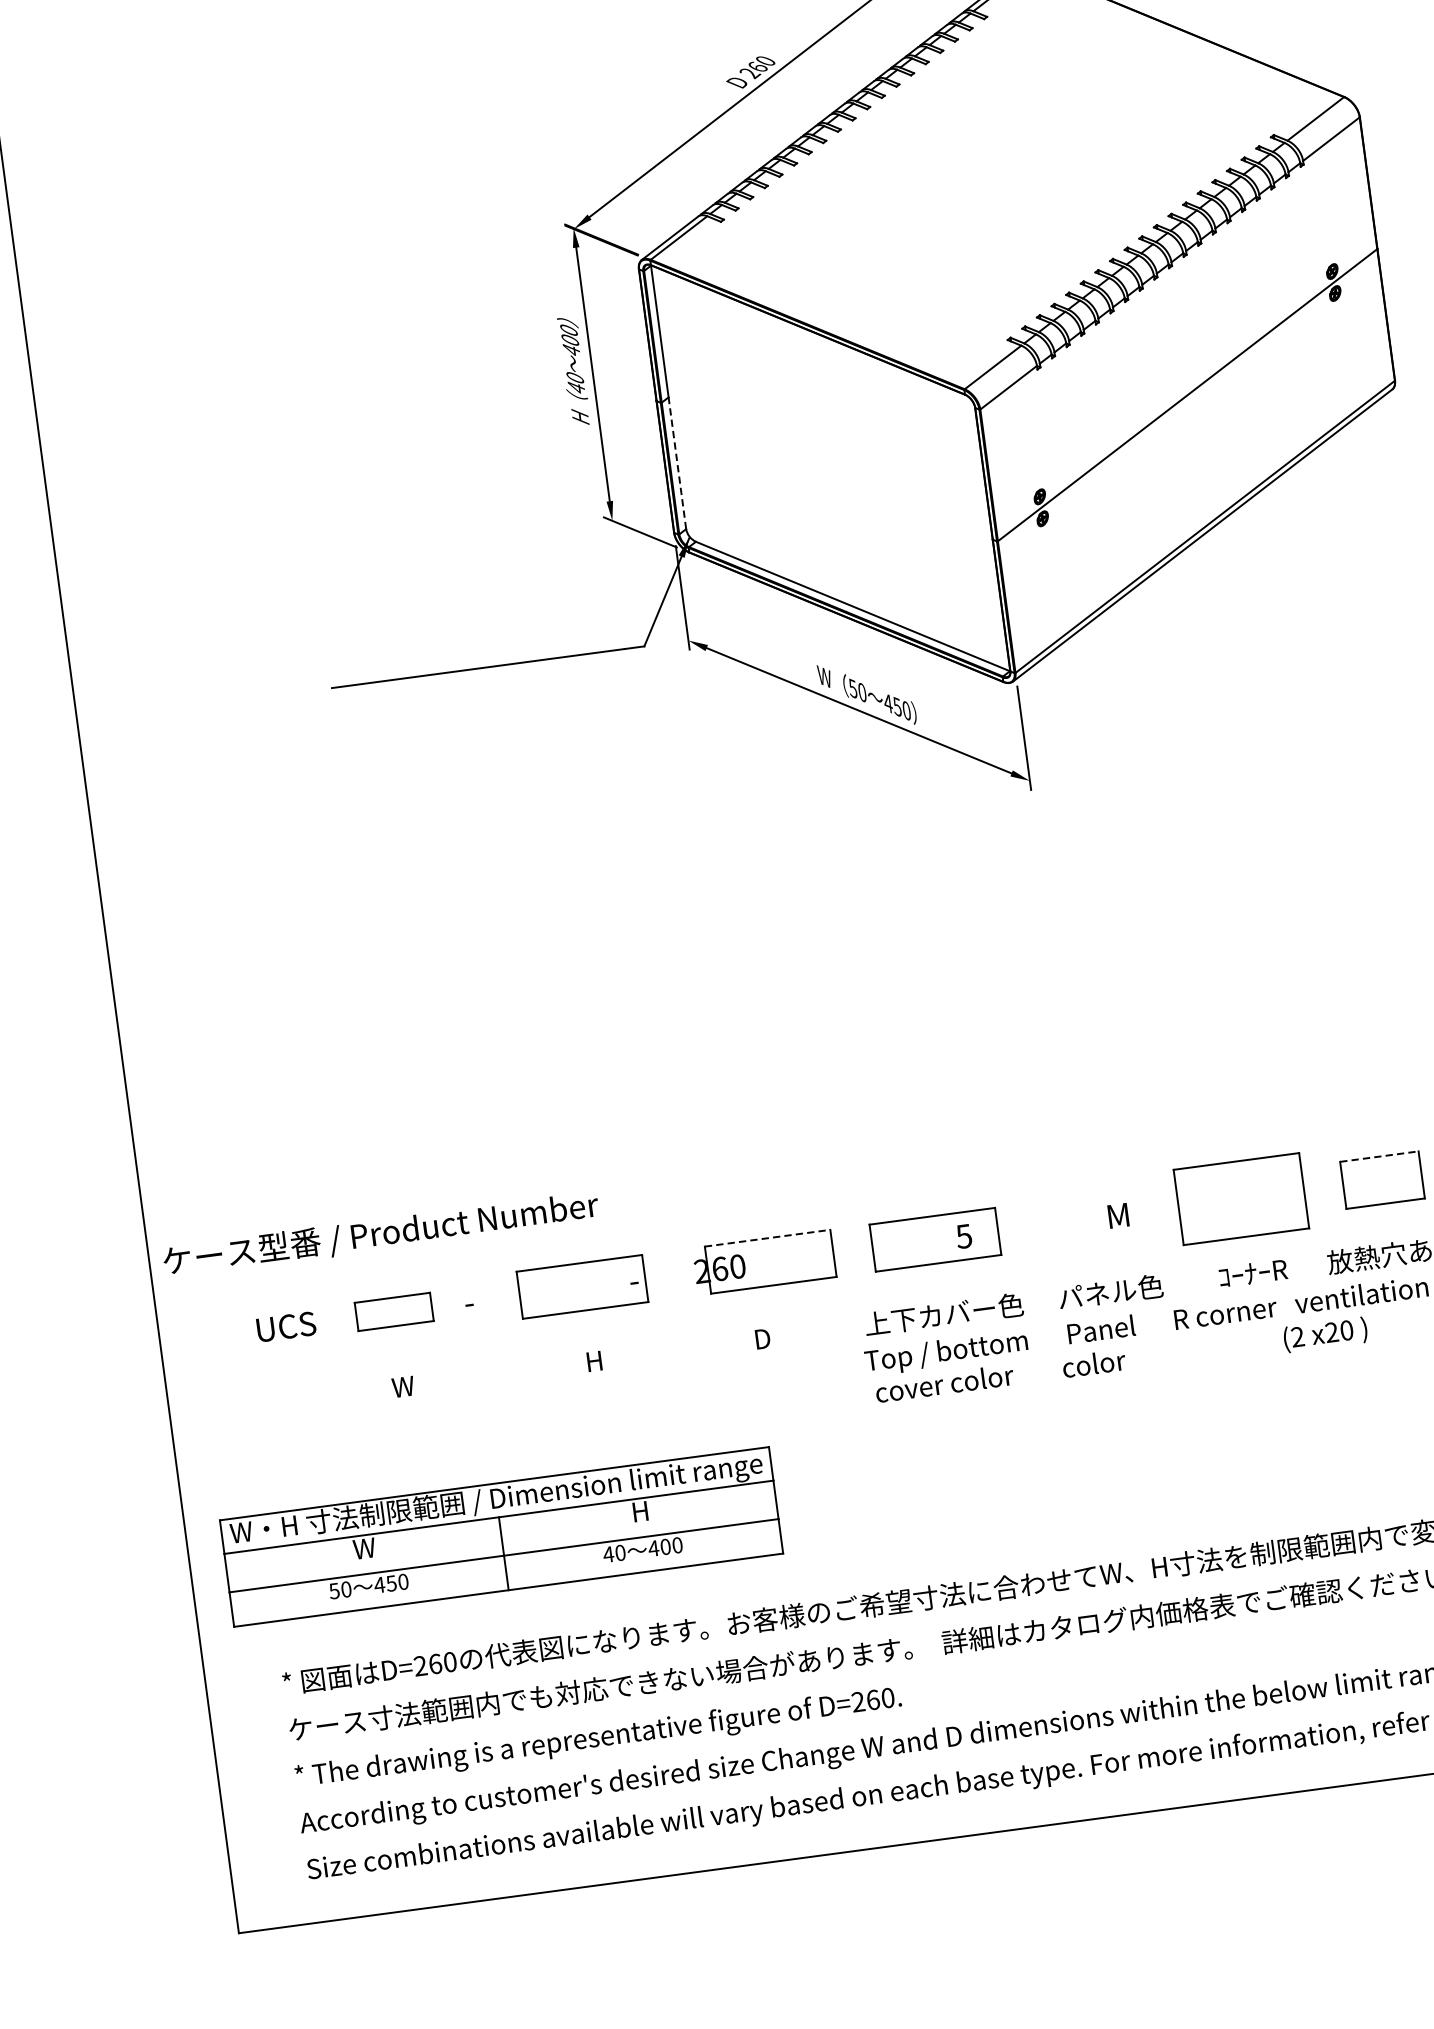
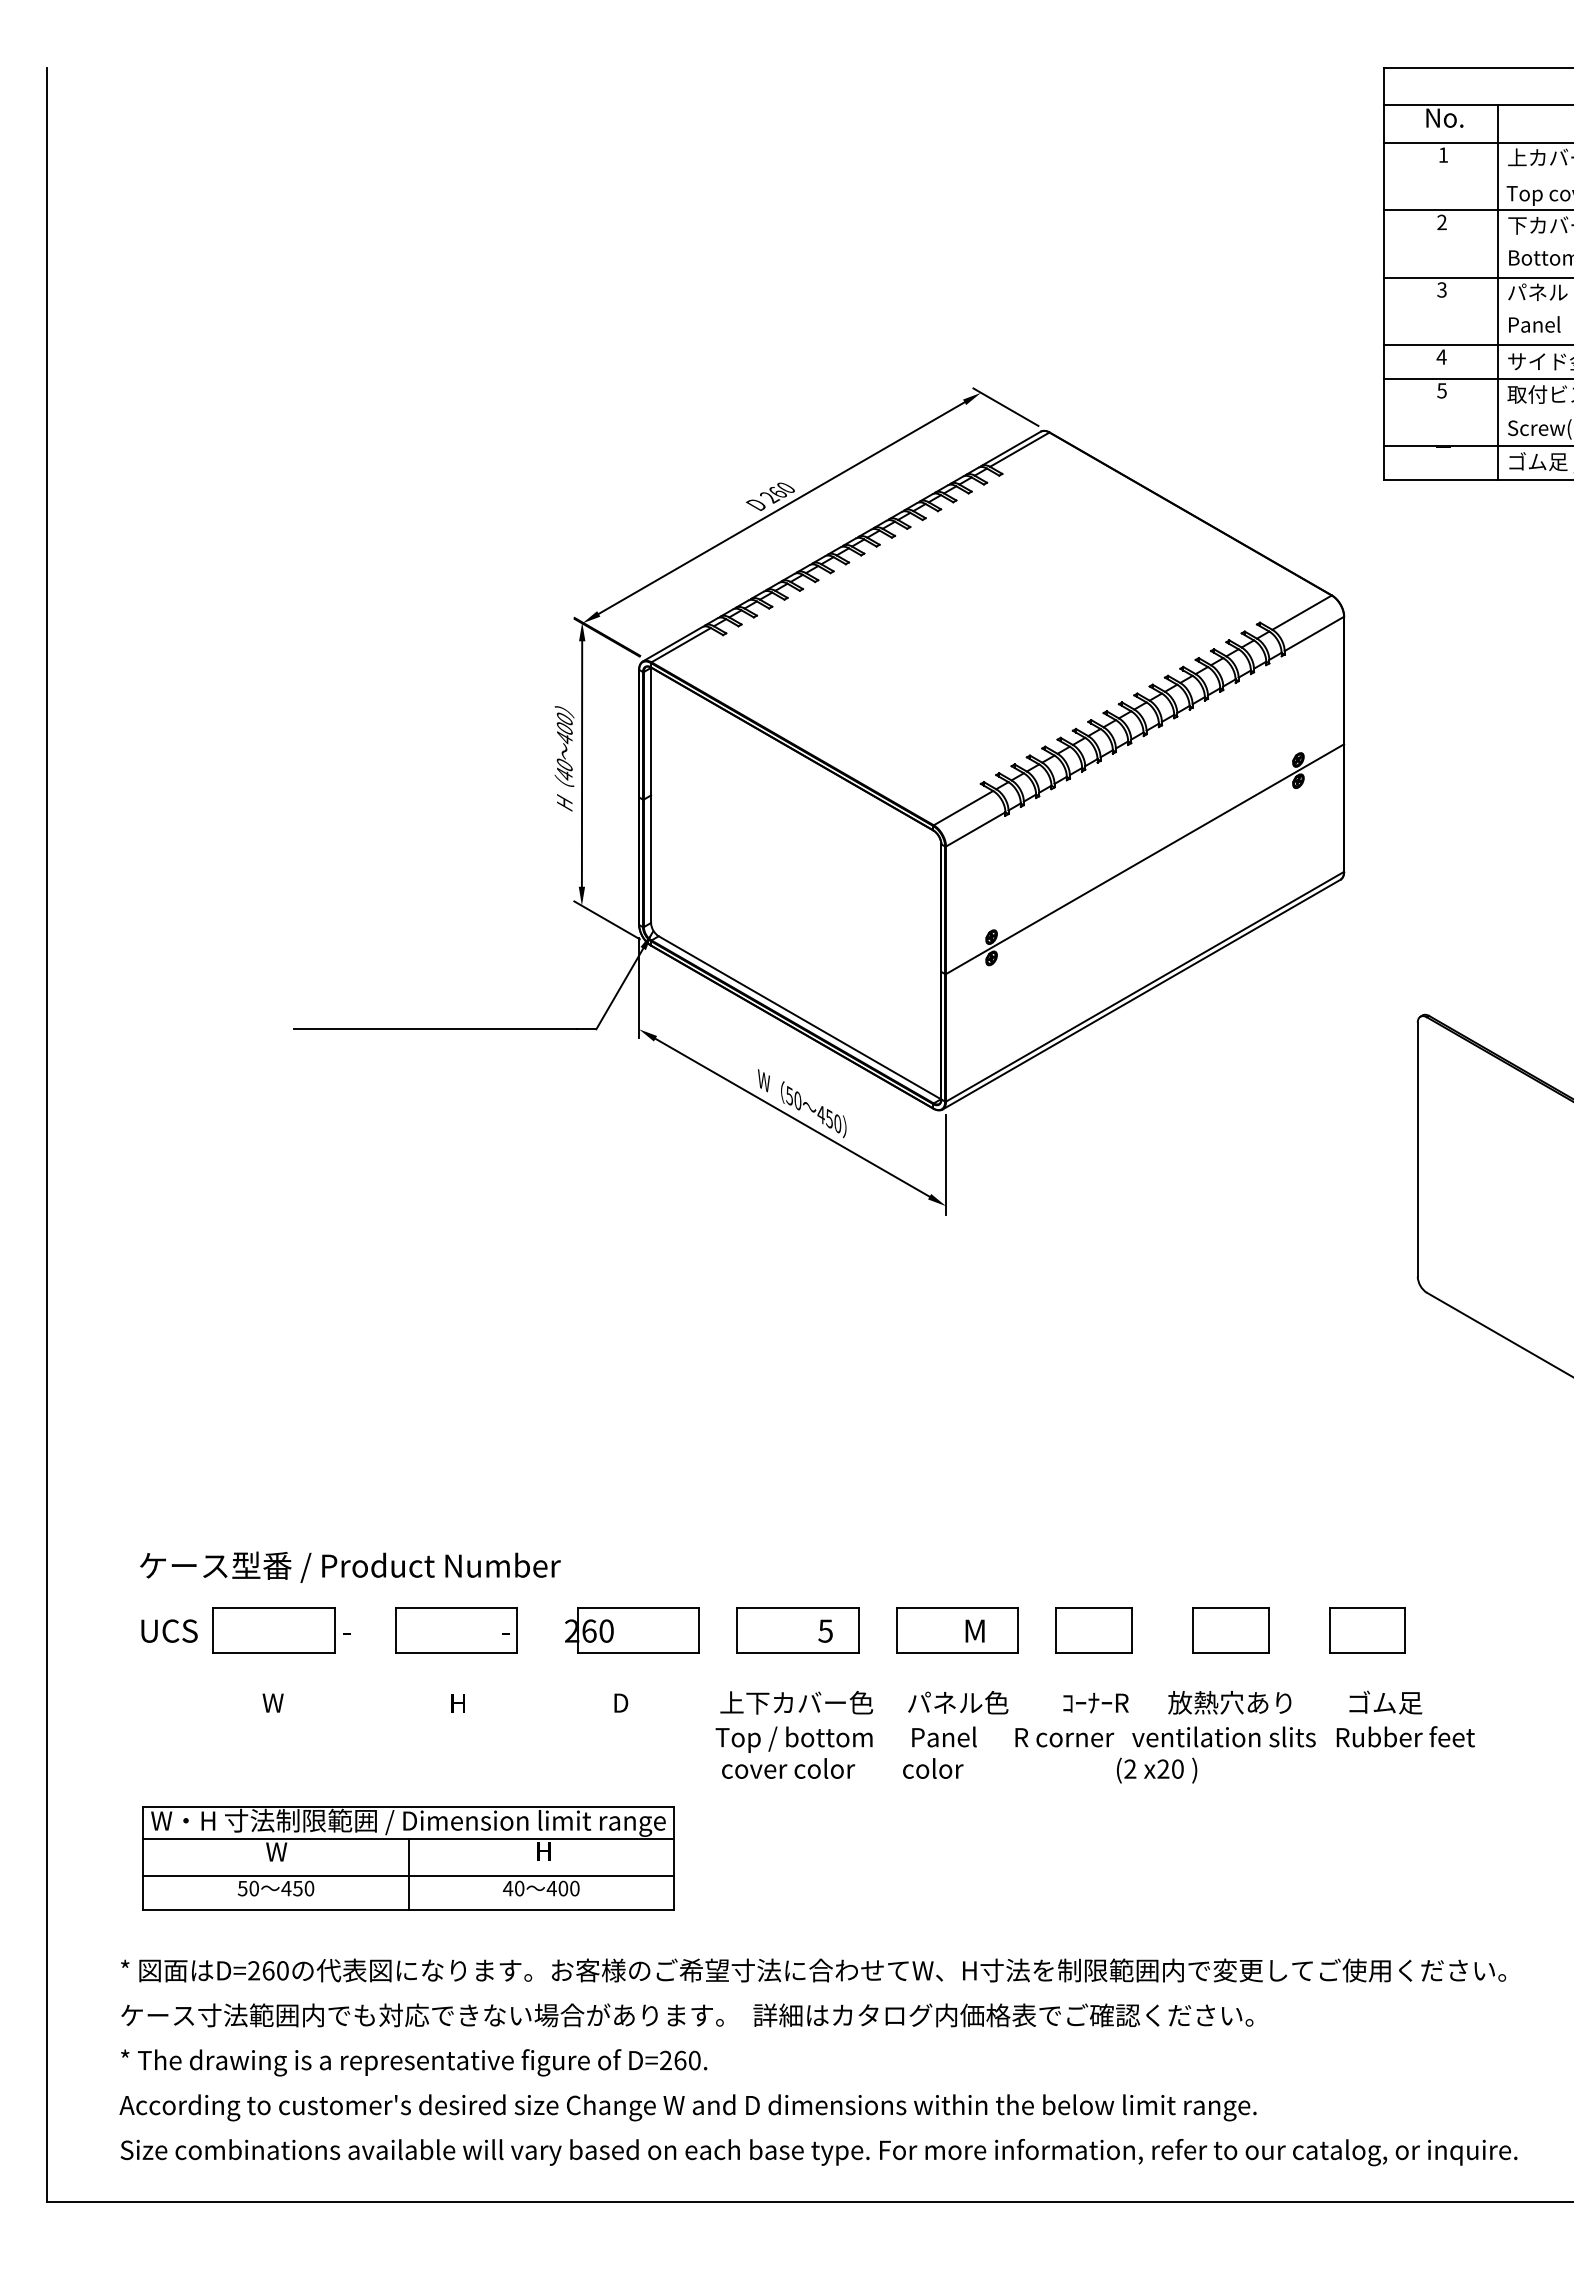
line: (677, 463) -> (651, 859), dashed -> solid
line: (1378, 1156) -> (1230, 1607), dashed -> solid
part: (1240, 1198) -> (1093, 1630), size x0.62
part: (1100, 1217) -> (957, 1630), added
text: (381, 1233) -> (350, 1566), moved
line: (767, 1237) -> (638, 1607), dashed -> solid
part: (393, 1311) -> (273, 1630), size x1.67
part: (501, 1537) -> (408, 1858), moved

